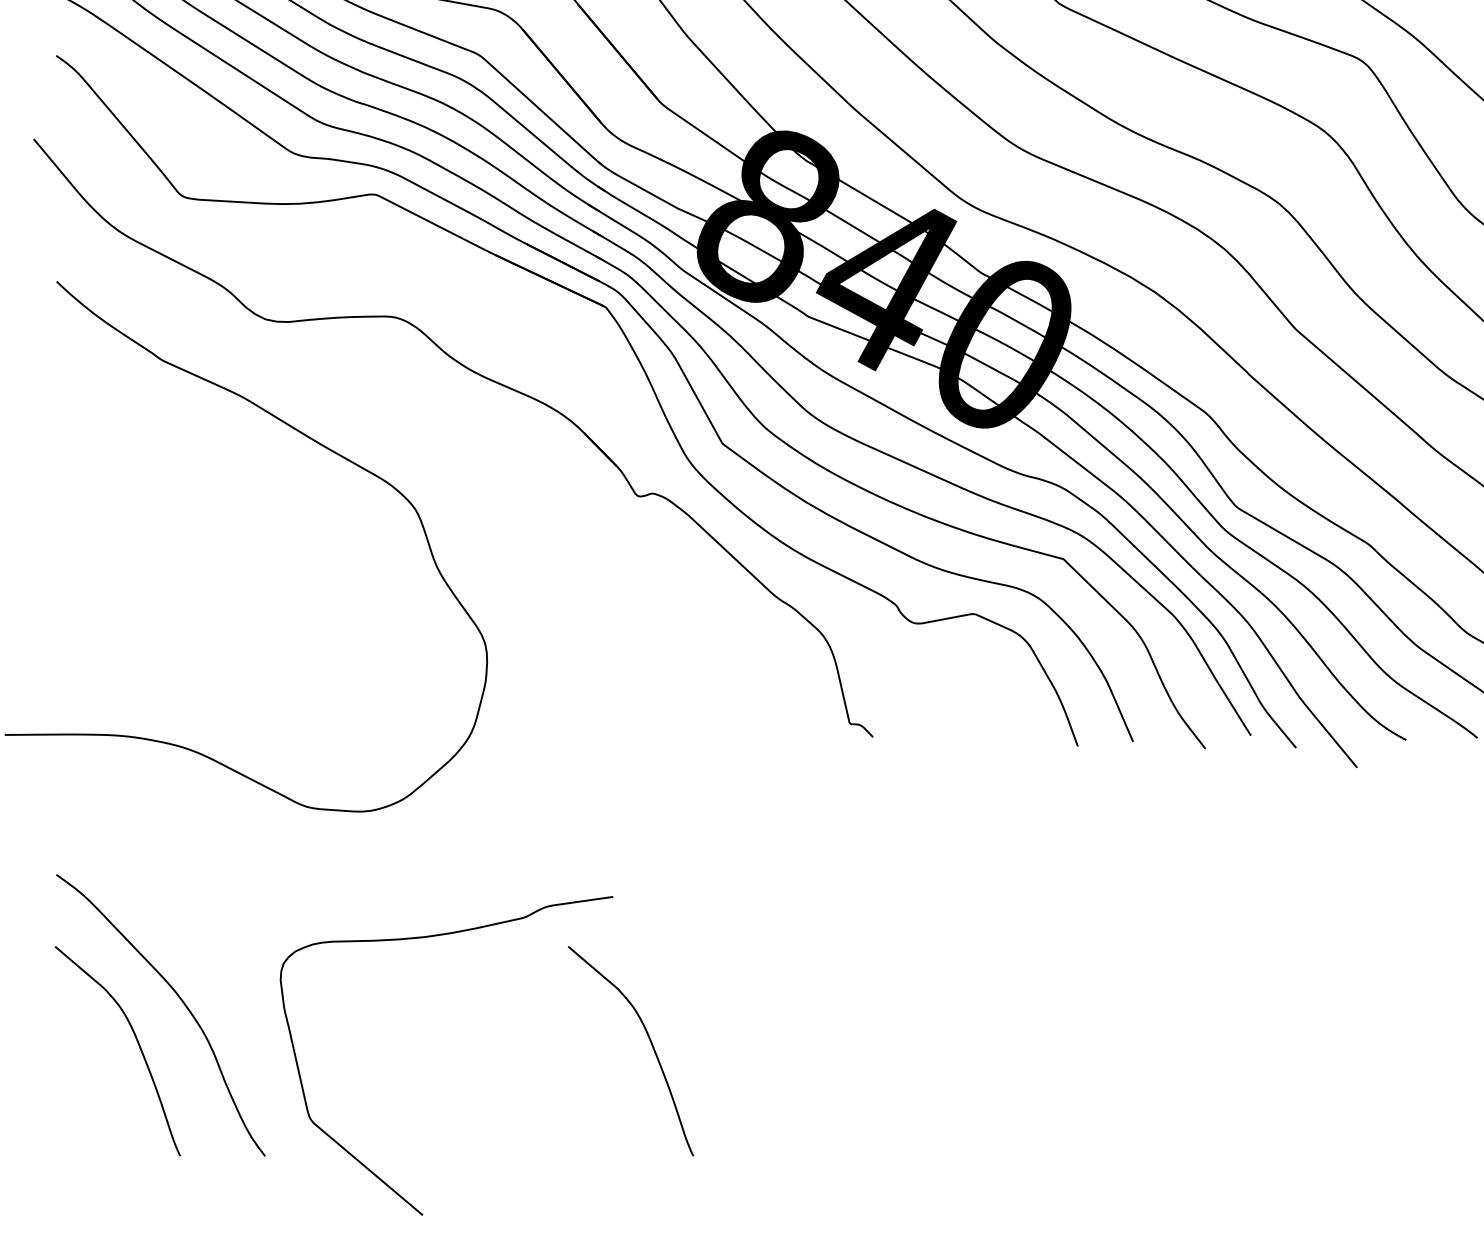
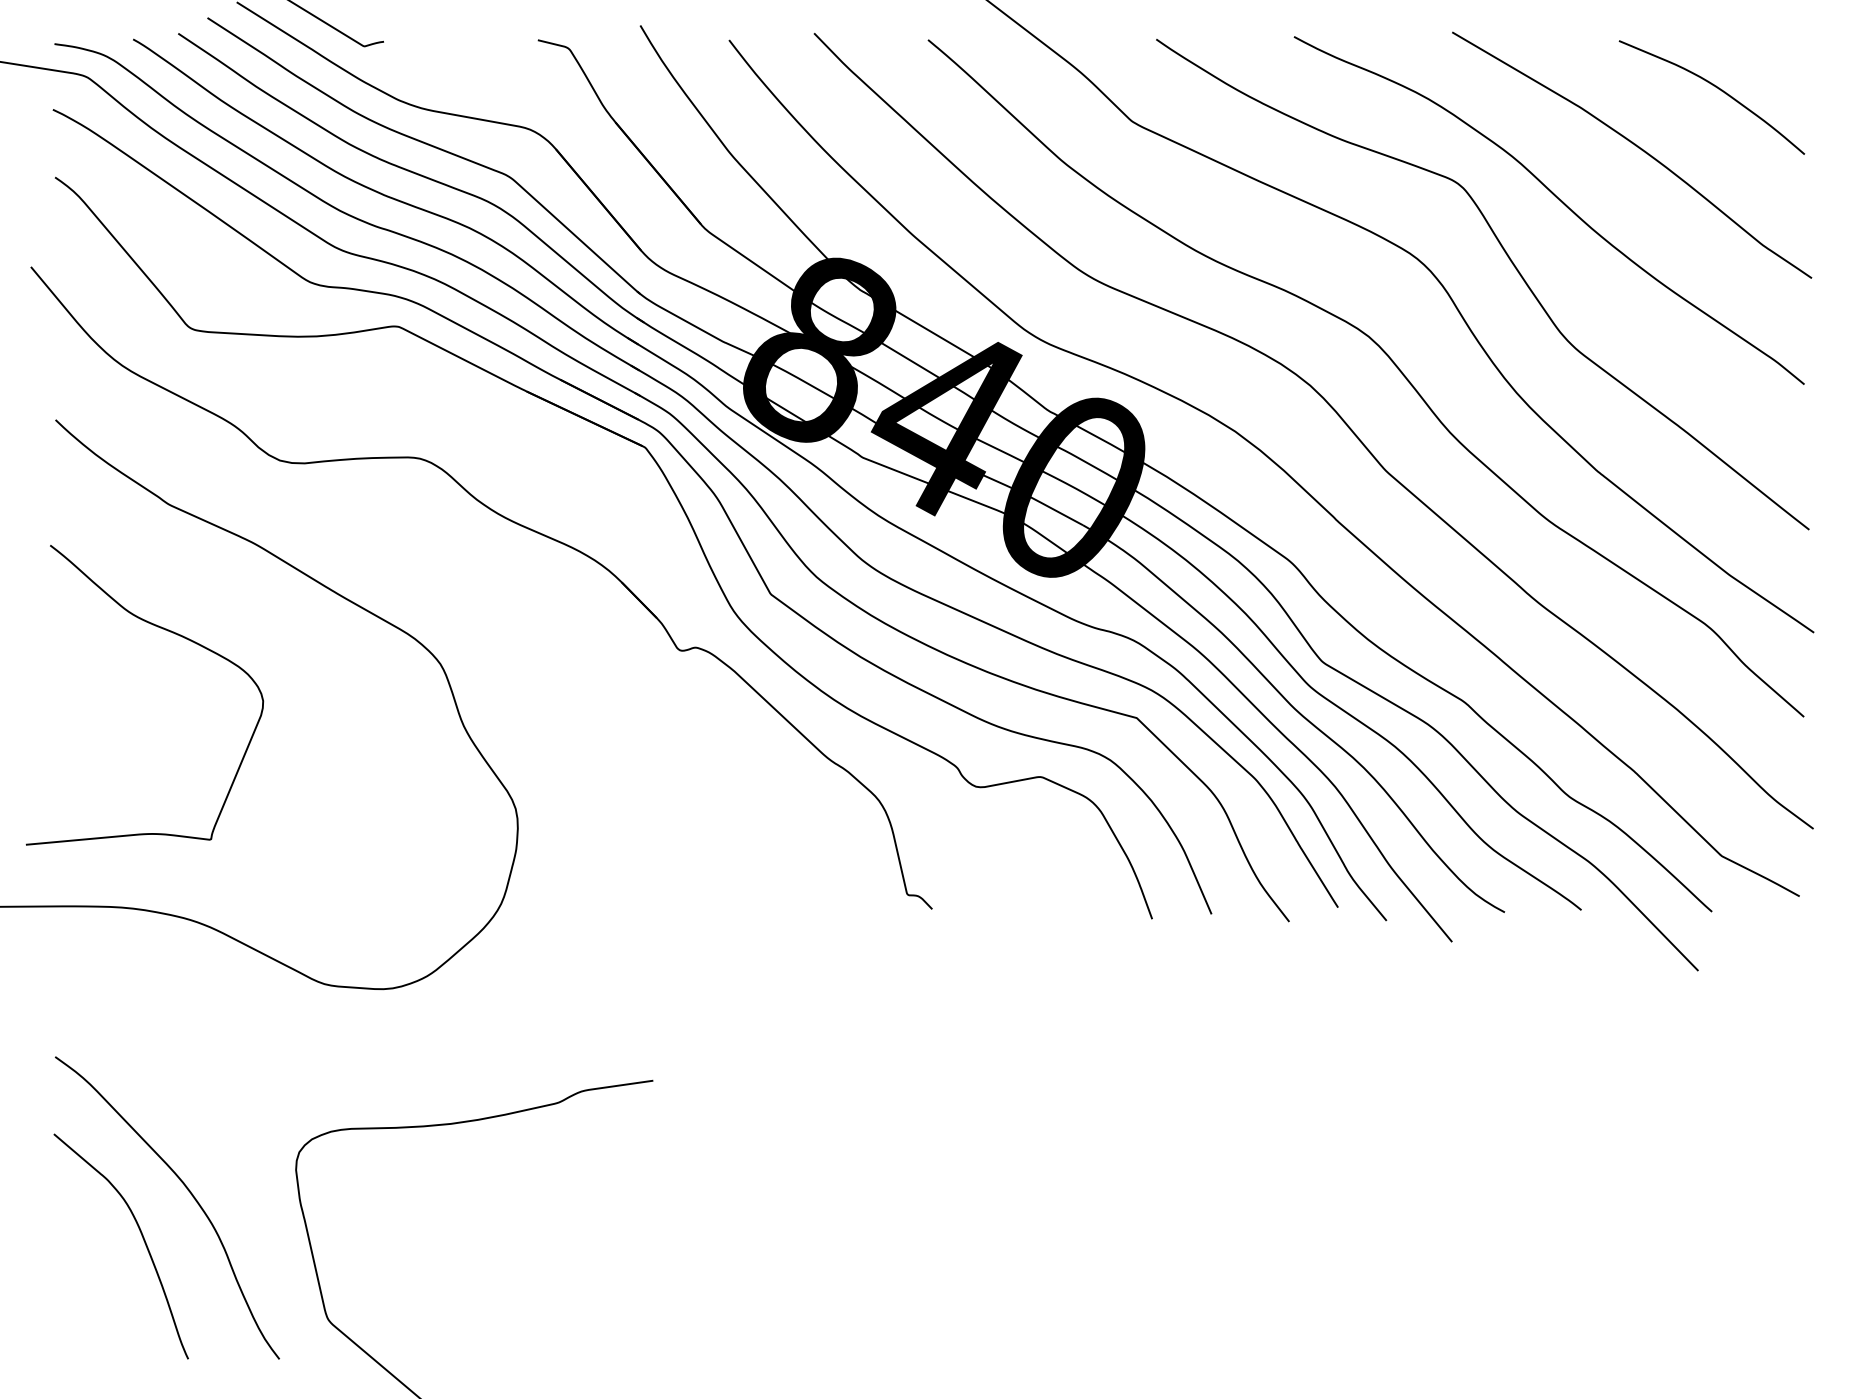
curve: (165, 480) -> (172, 633), added
curve: (649, 1041) -> (692, 1236), removed

